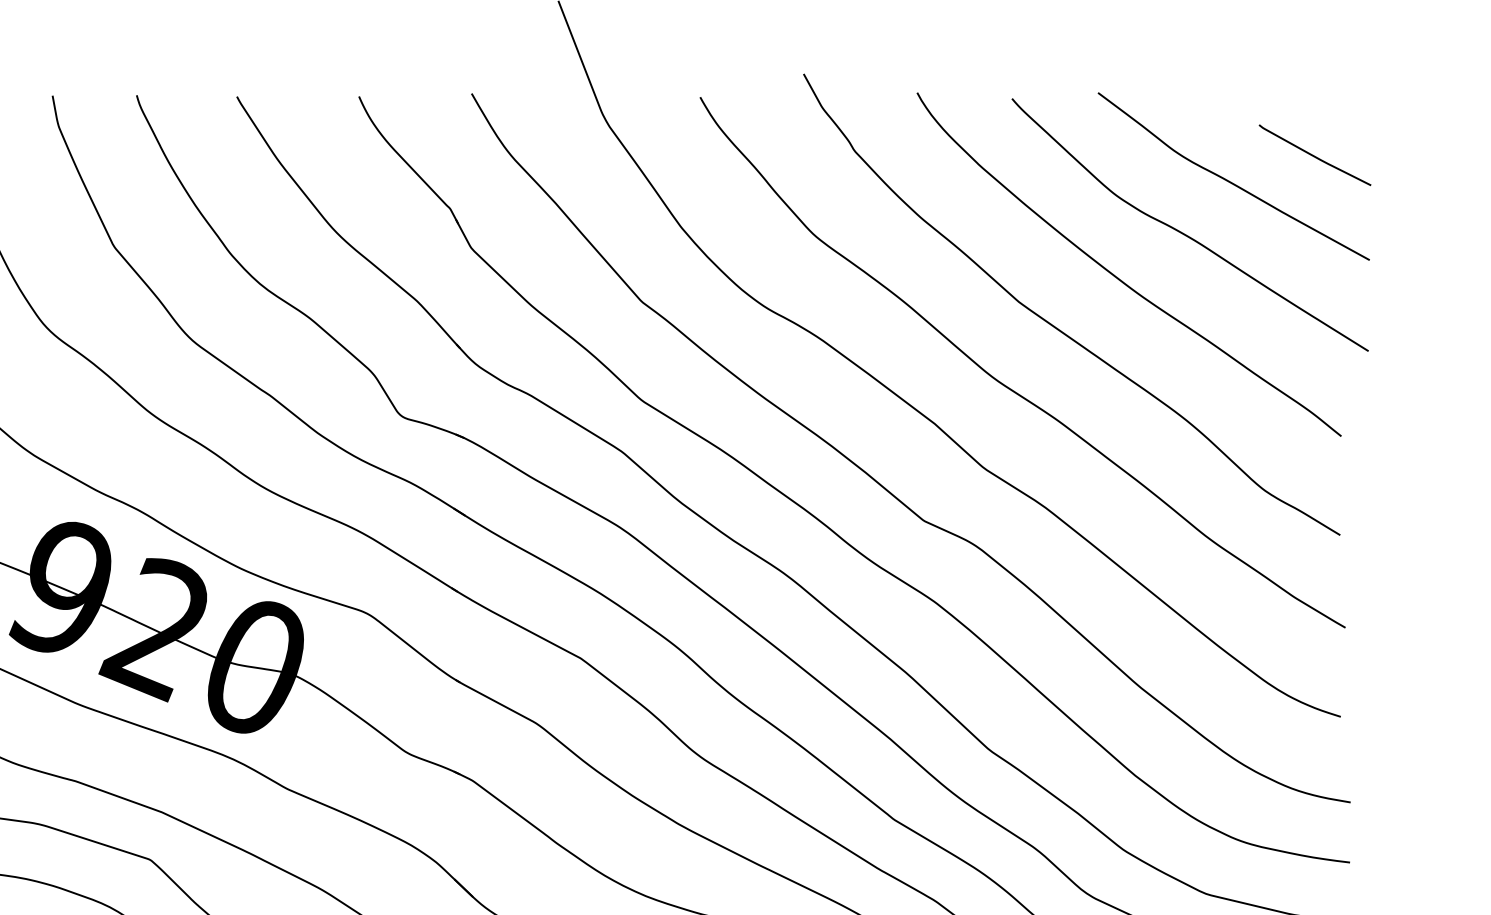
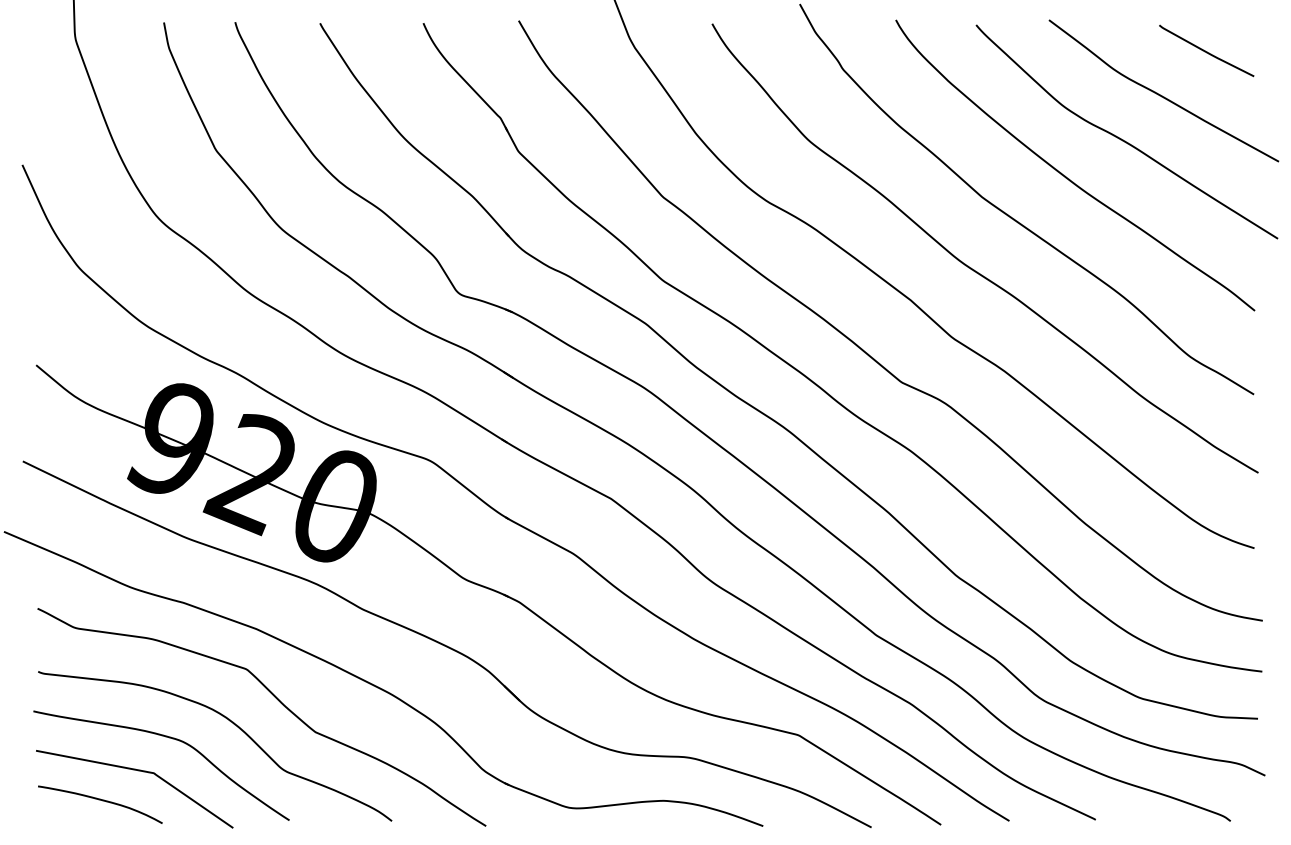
curve: (1313, 154) -> (1205, 50), moved

